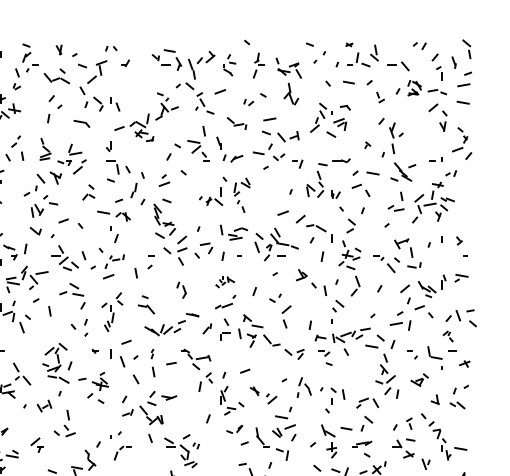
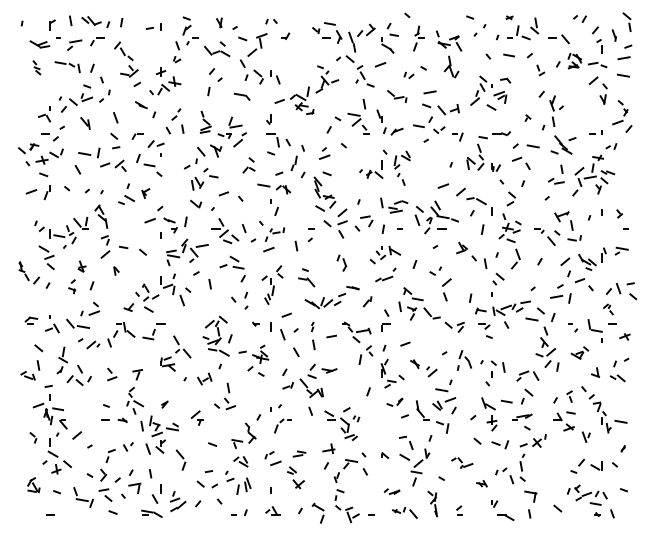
part: (229, 64) -> (389, 37), size x1.43
part: (225, 282) -> (385, 255), size x1.67
part: (225, 329) -> (385, 320), moved

